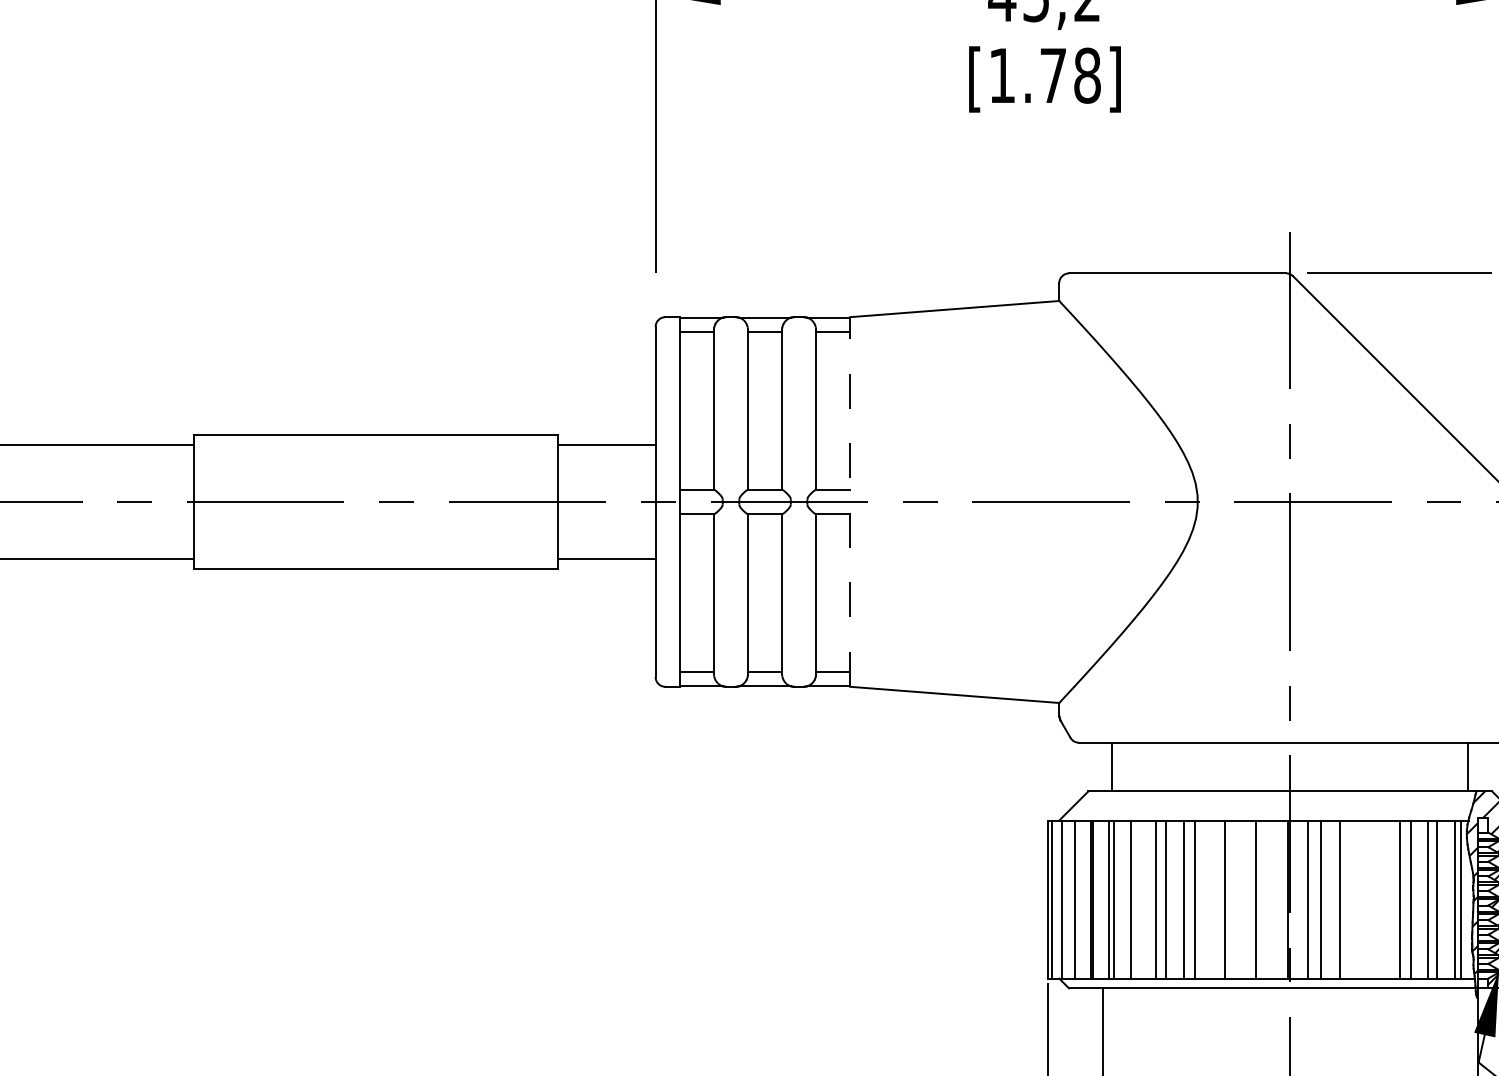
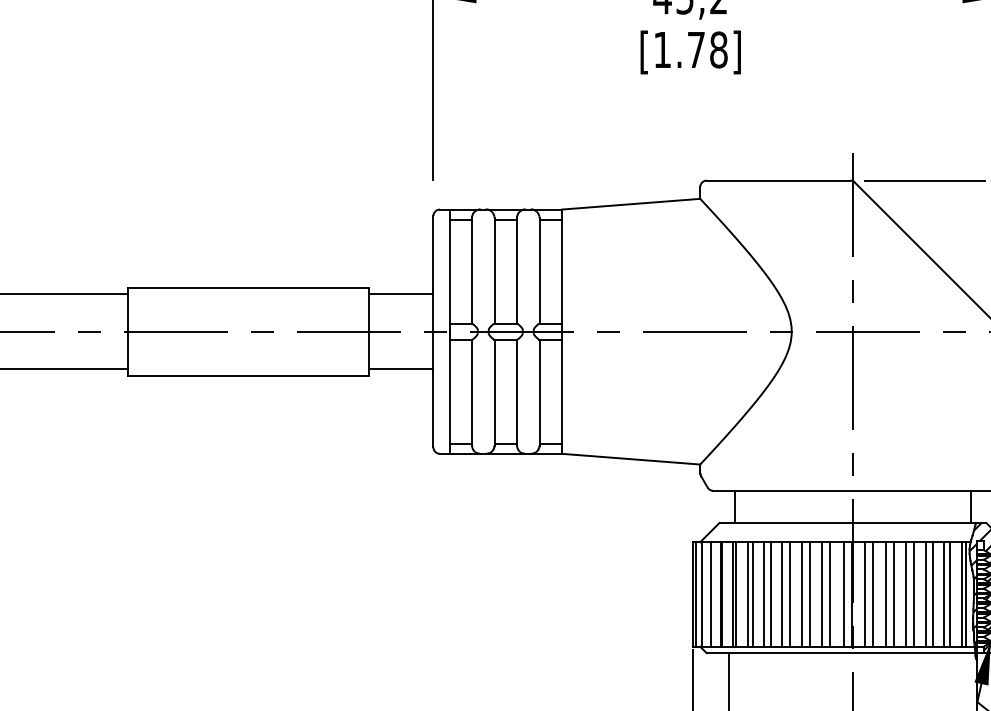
line: (850, 501) -> (562, 331), dashed -> solid
line: (1138, 899) -> (752, 594), added
line: (1212, 899) -> (801, 594), added
line: (1244, 899) -> (822, 594), added
line: (1276, 899) -> (843, 594), added
line: (1351, 899) -> (893, 594), added
line: (1371, 899) -> (906, 594), added
line: (1381, 899) -> (913, 594), added

